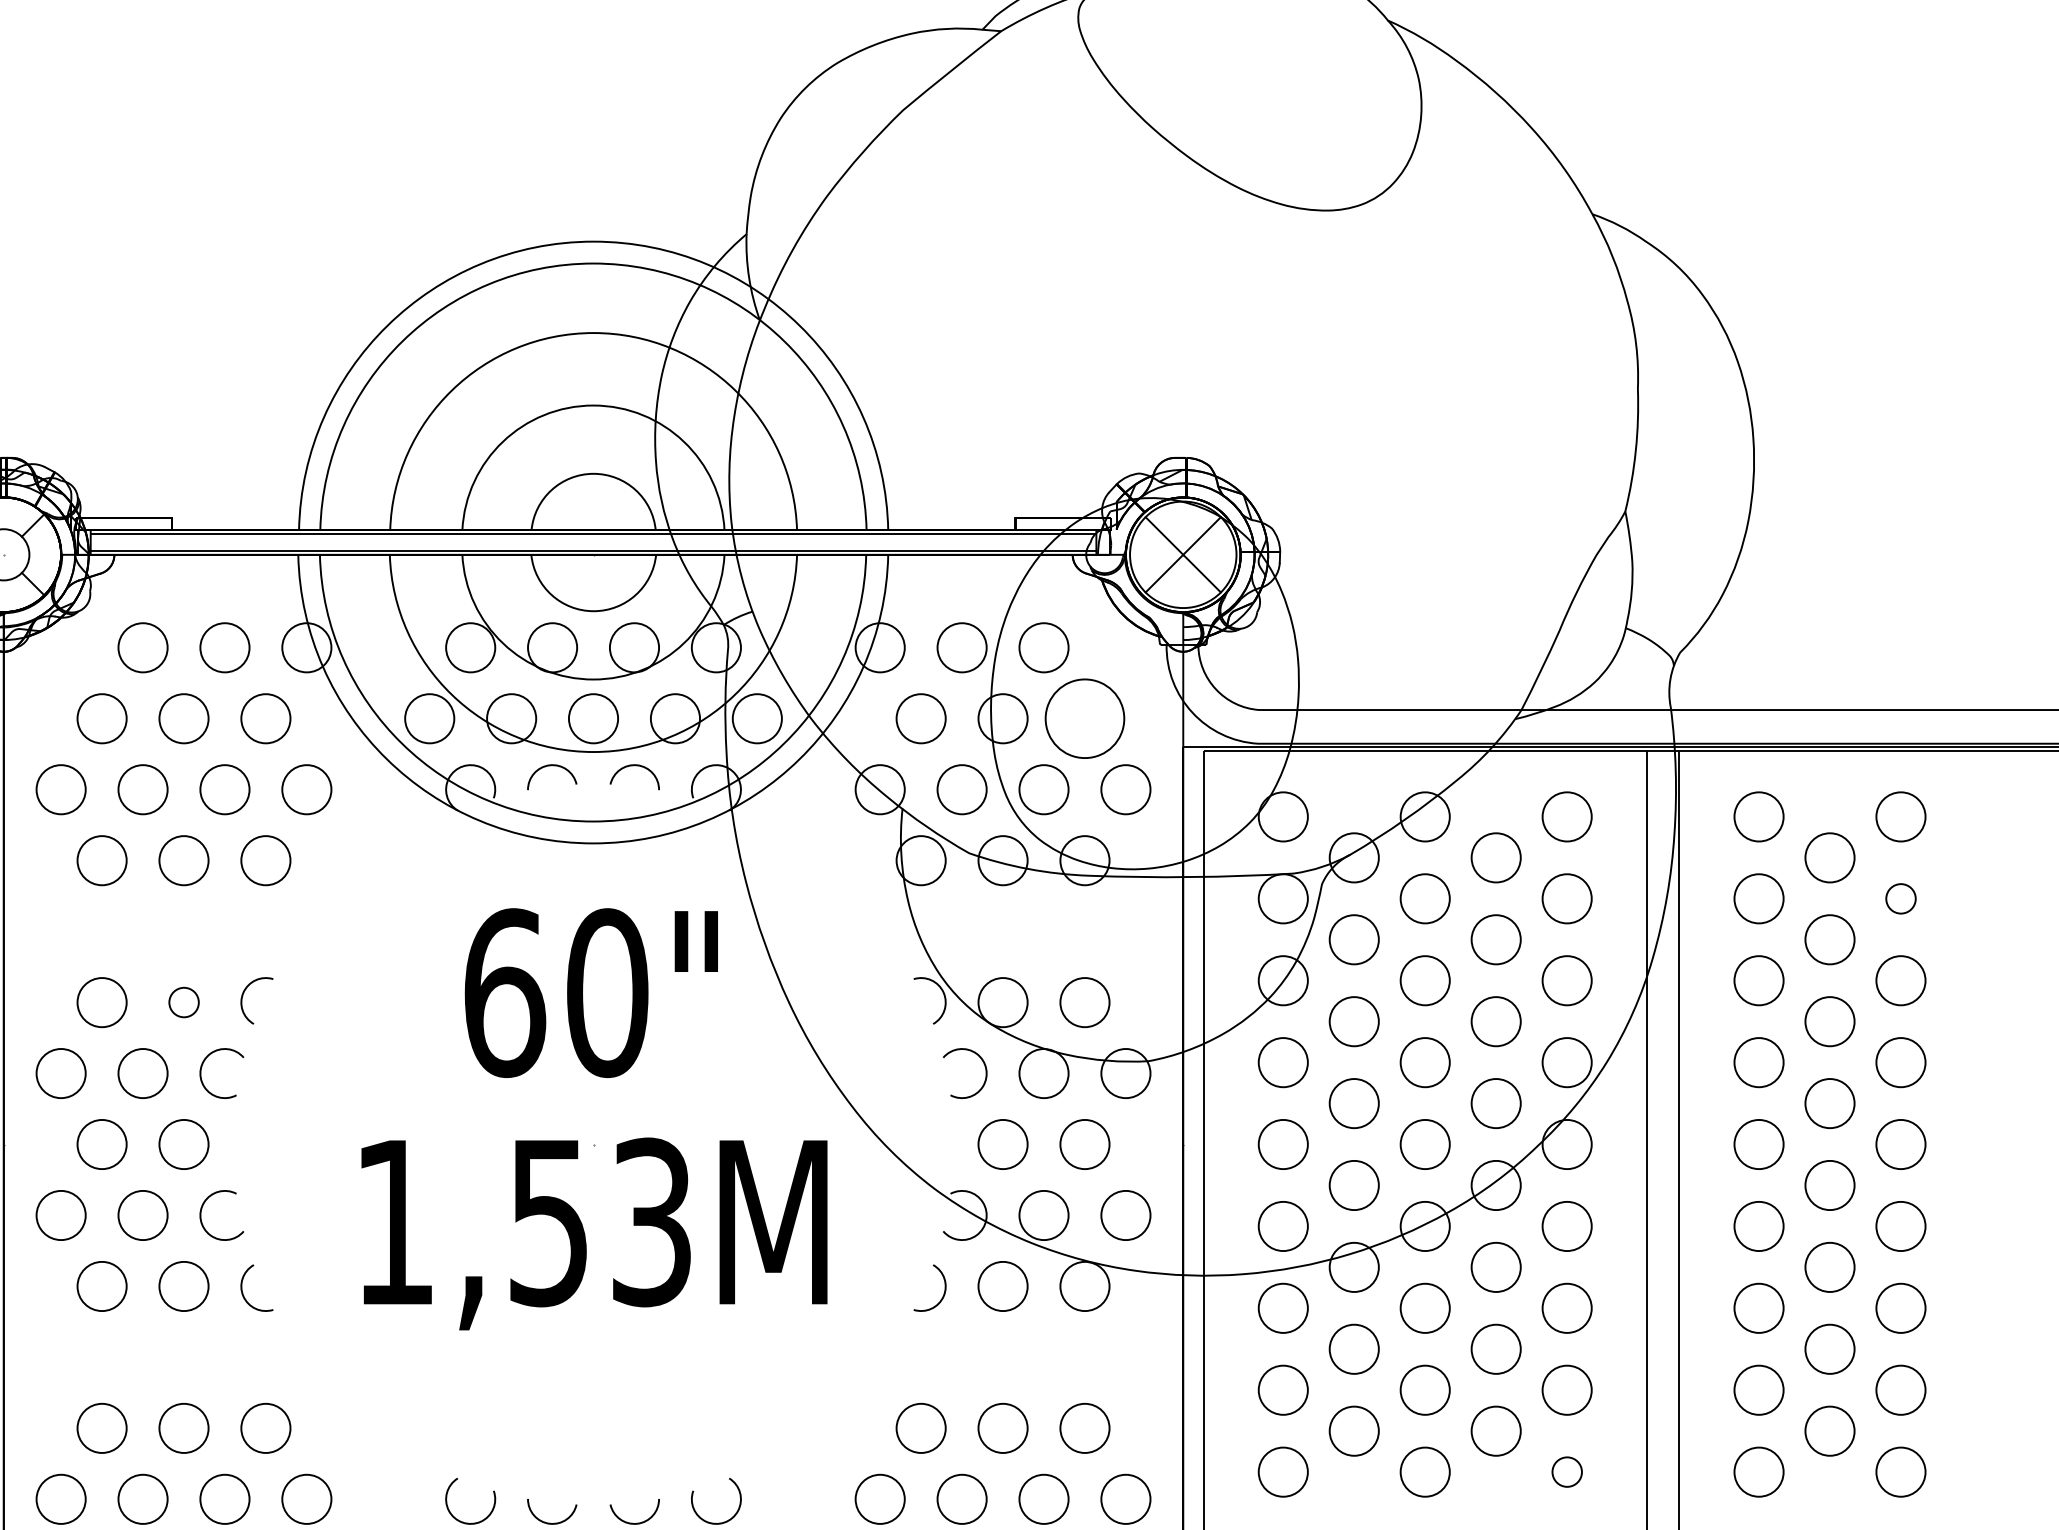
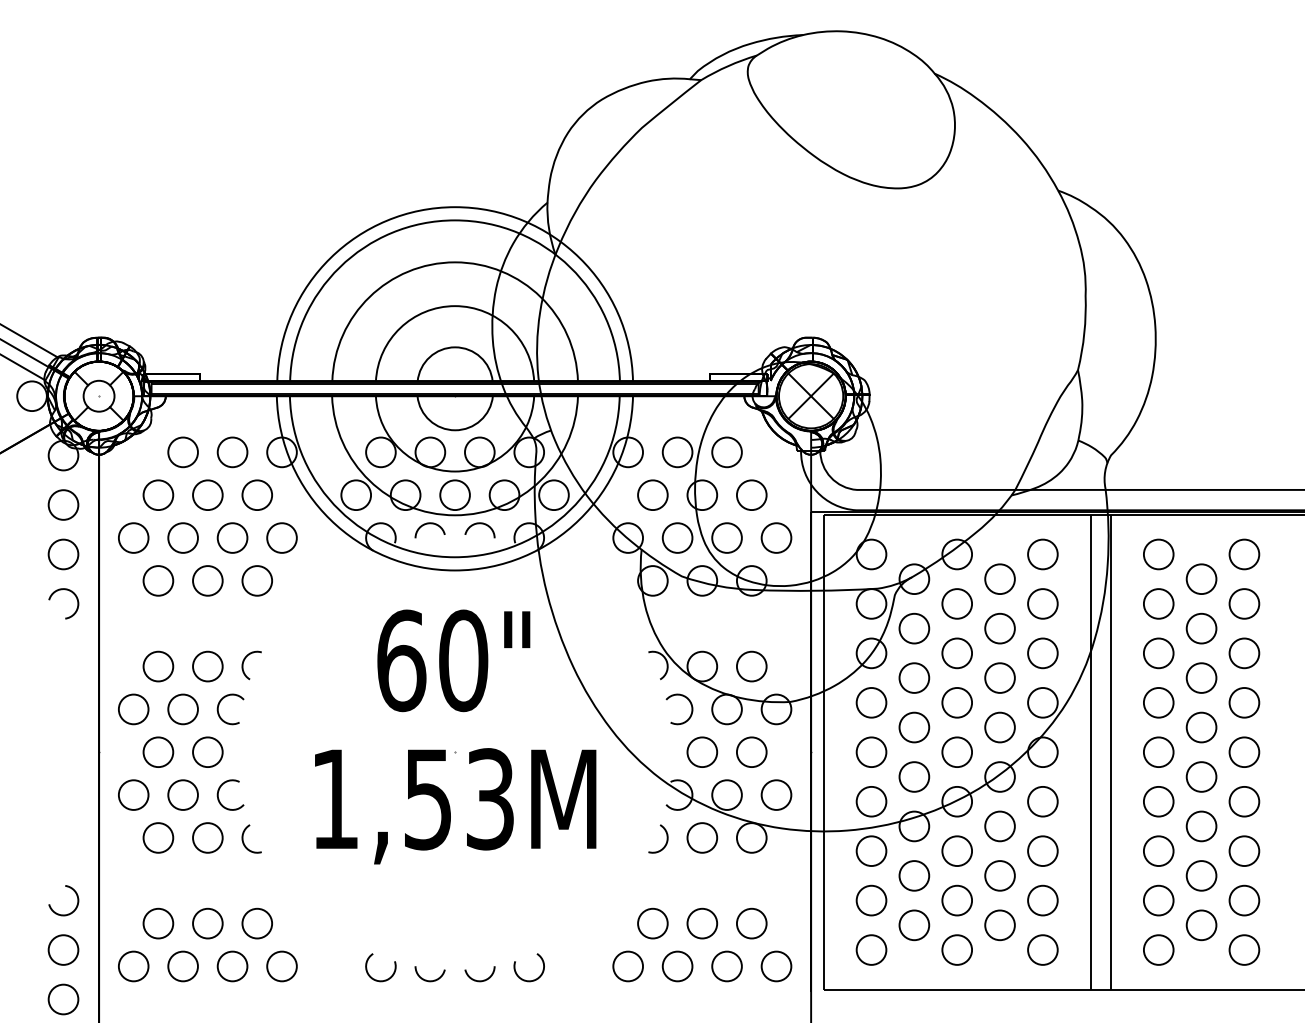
circle: (1084, 719) -> (751, 495), size x0.62
circle: (1901, 898) -> (1244, 603), size x1.67
circle: (183, 1002) -> (207, 666), size x1.67
circle: (1566, 1471) -> (1042, 949), size x1.67

